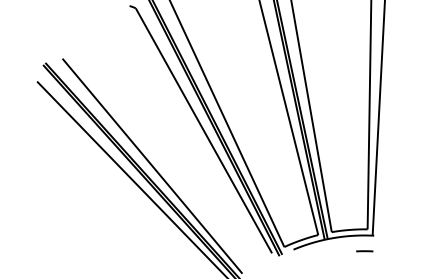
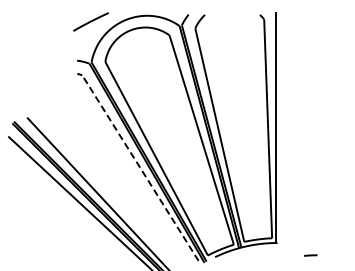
line: (204, 131) -> (140, 168), solid -> dashed
line: (364, 251) -> (310, 255), moved

